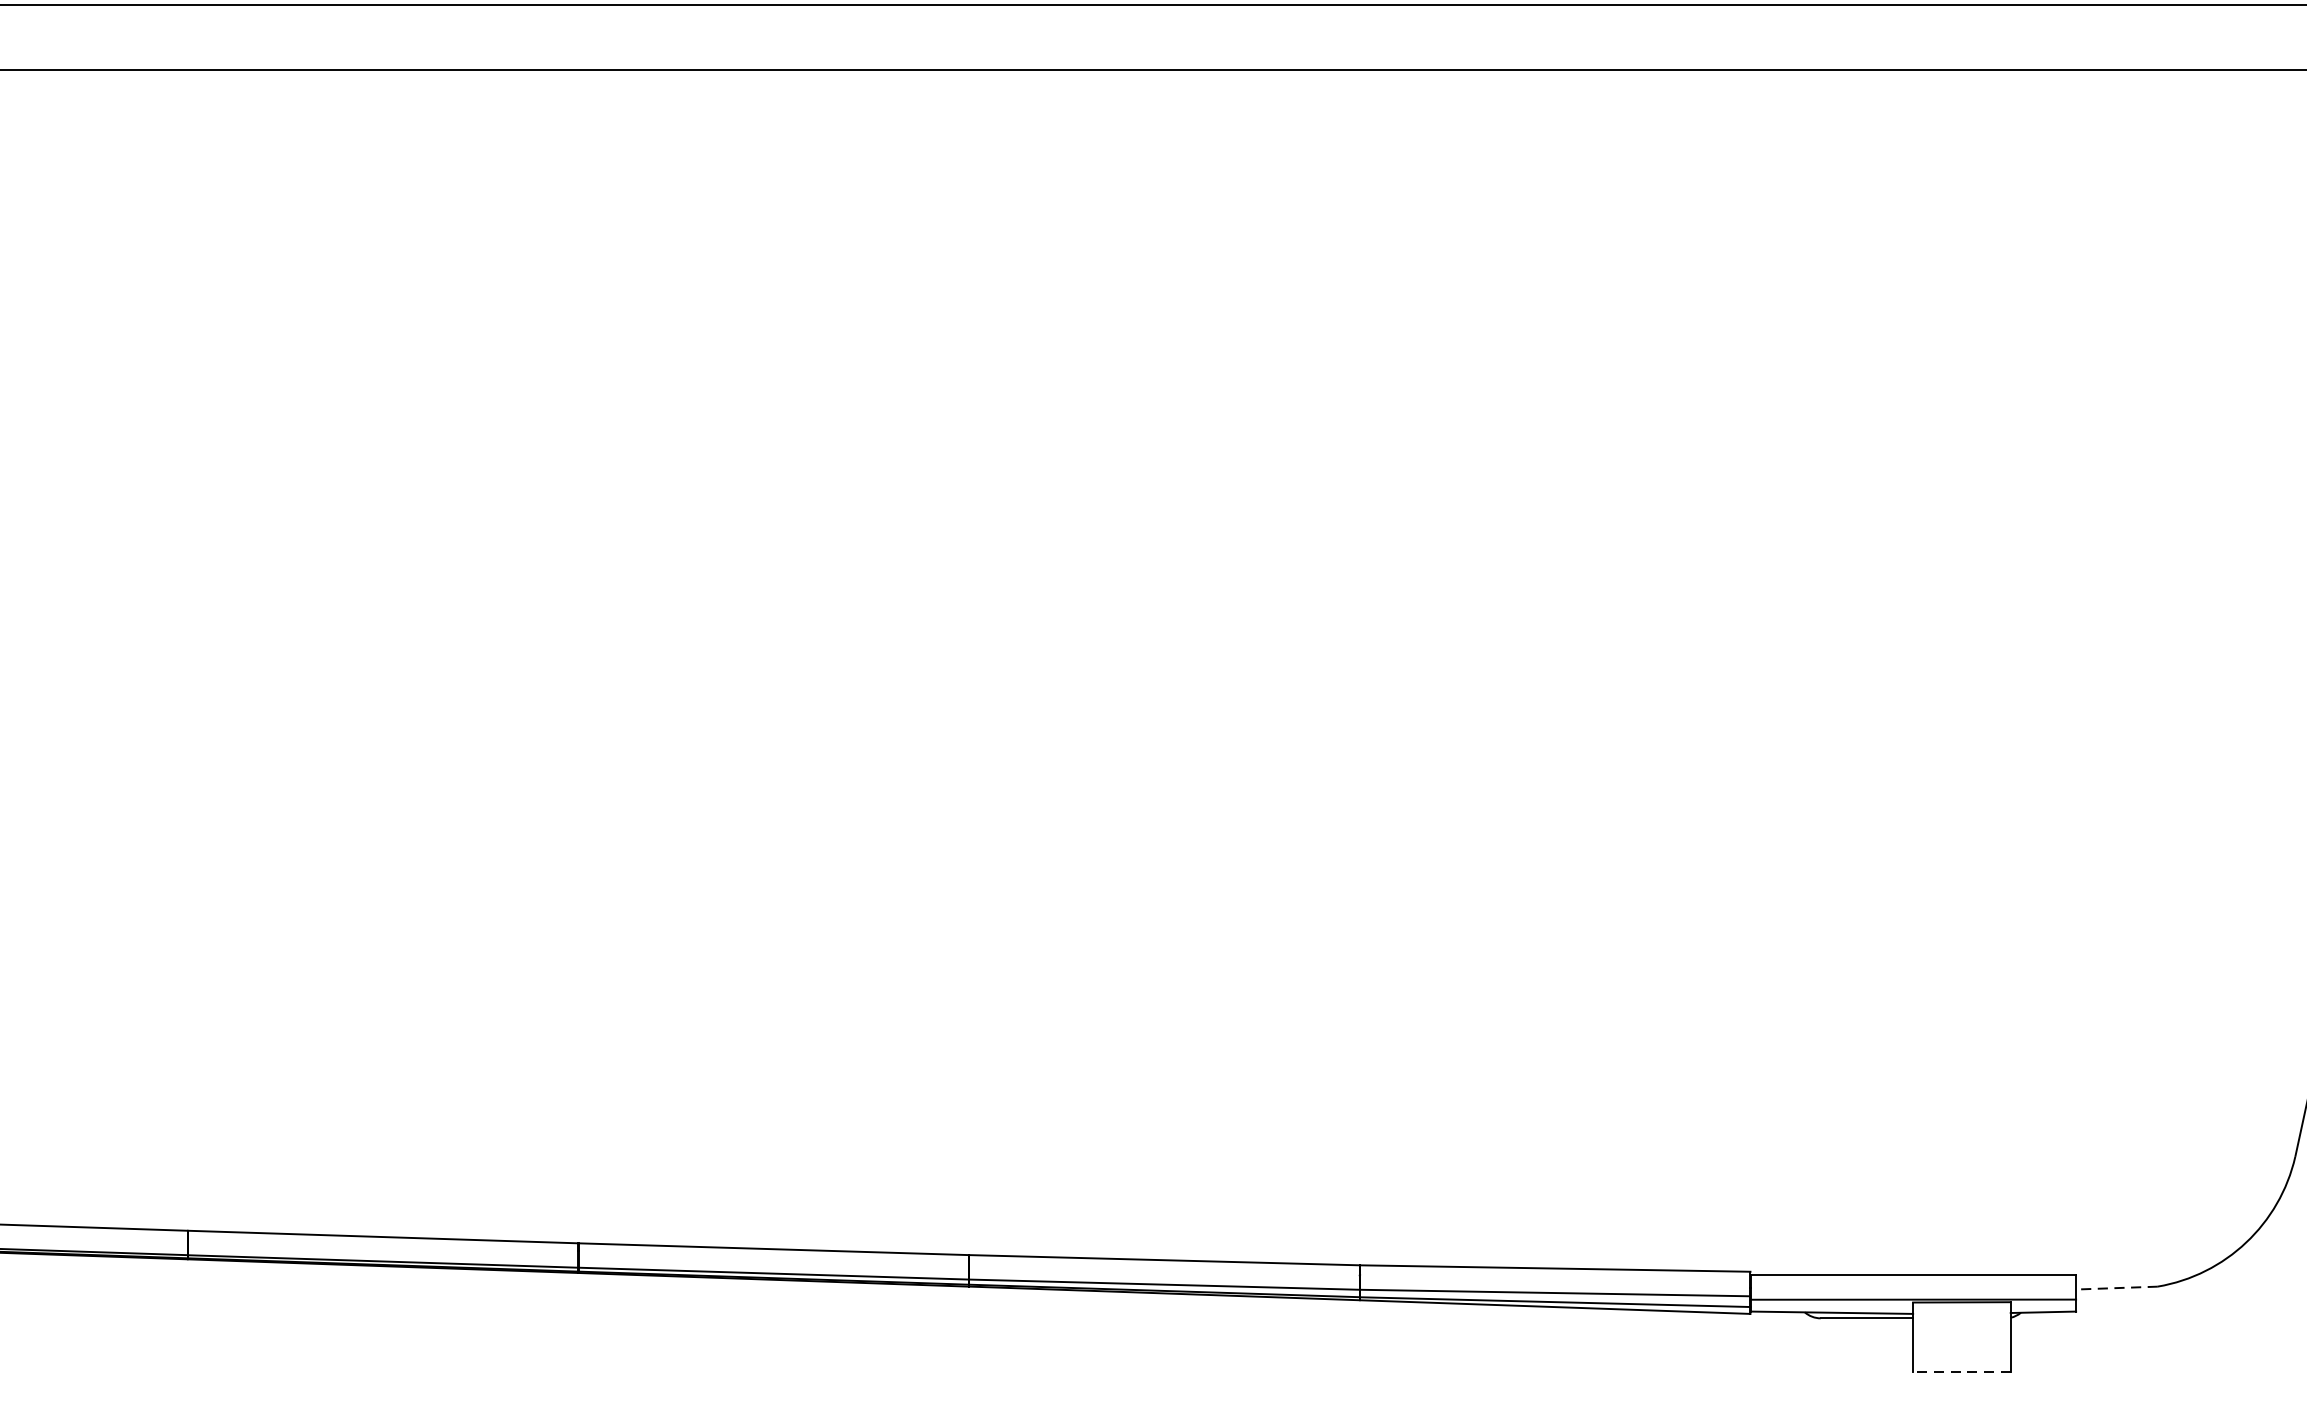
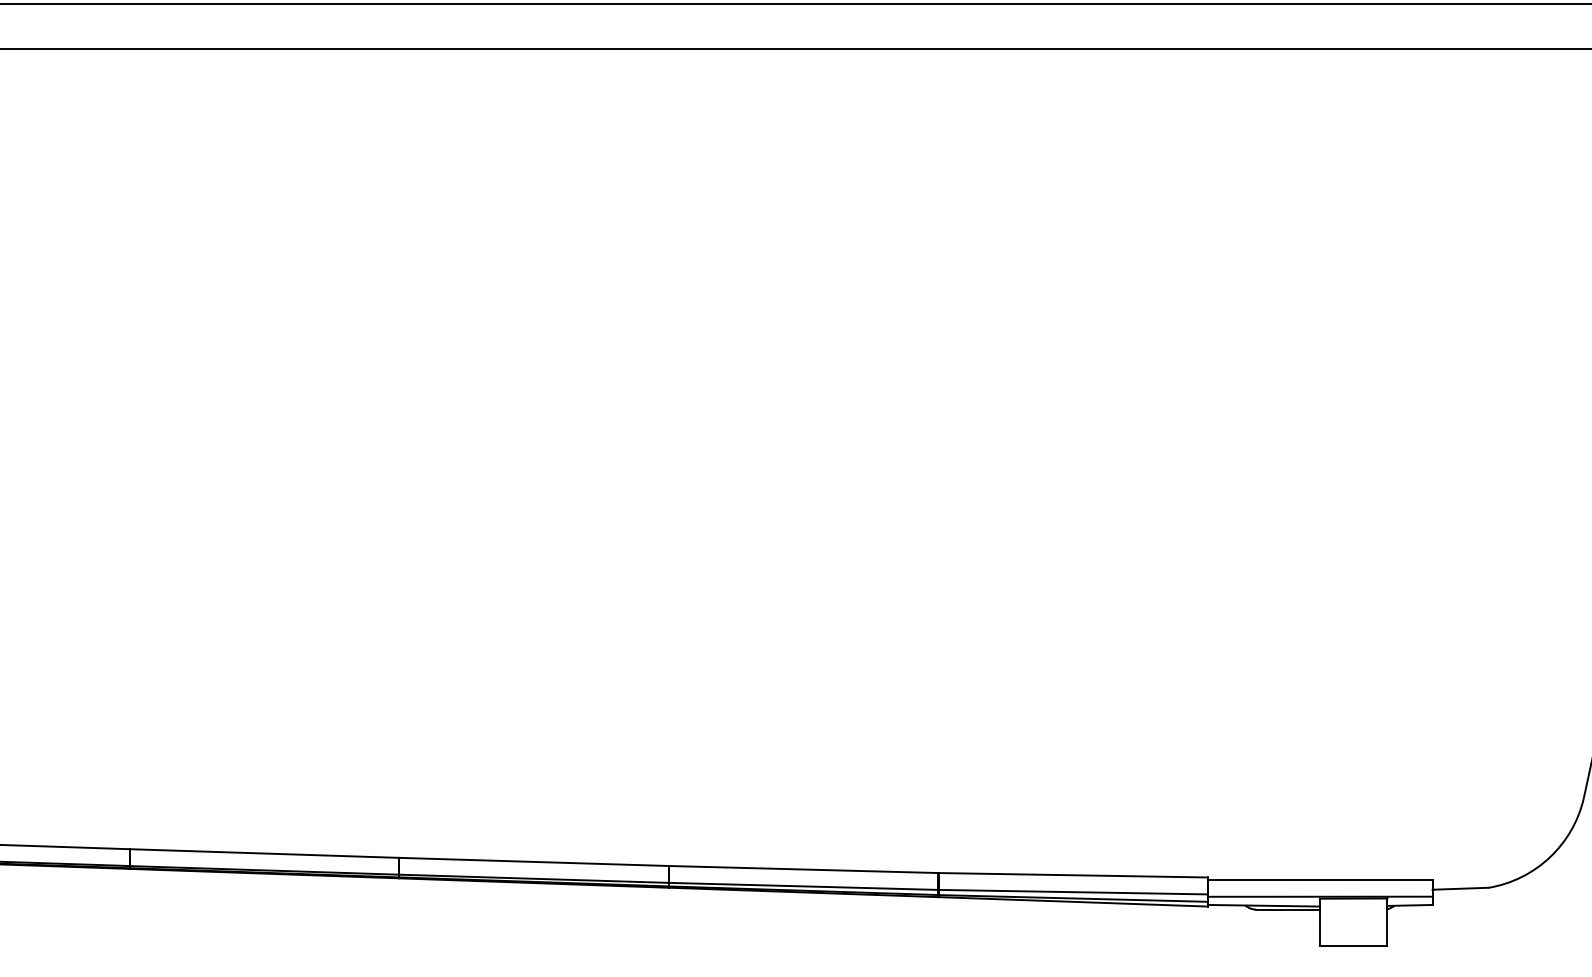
line: (2116, 1287) -> (1460, 888), dashed -> solid
line: (1961, 1371) -> (1353, 946), dashed -> solid

